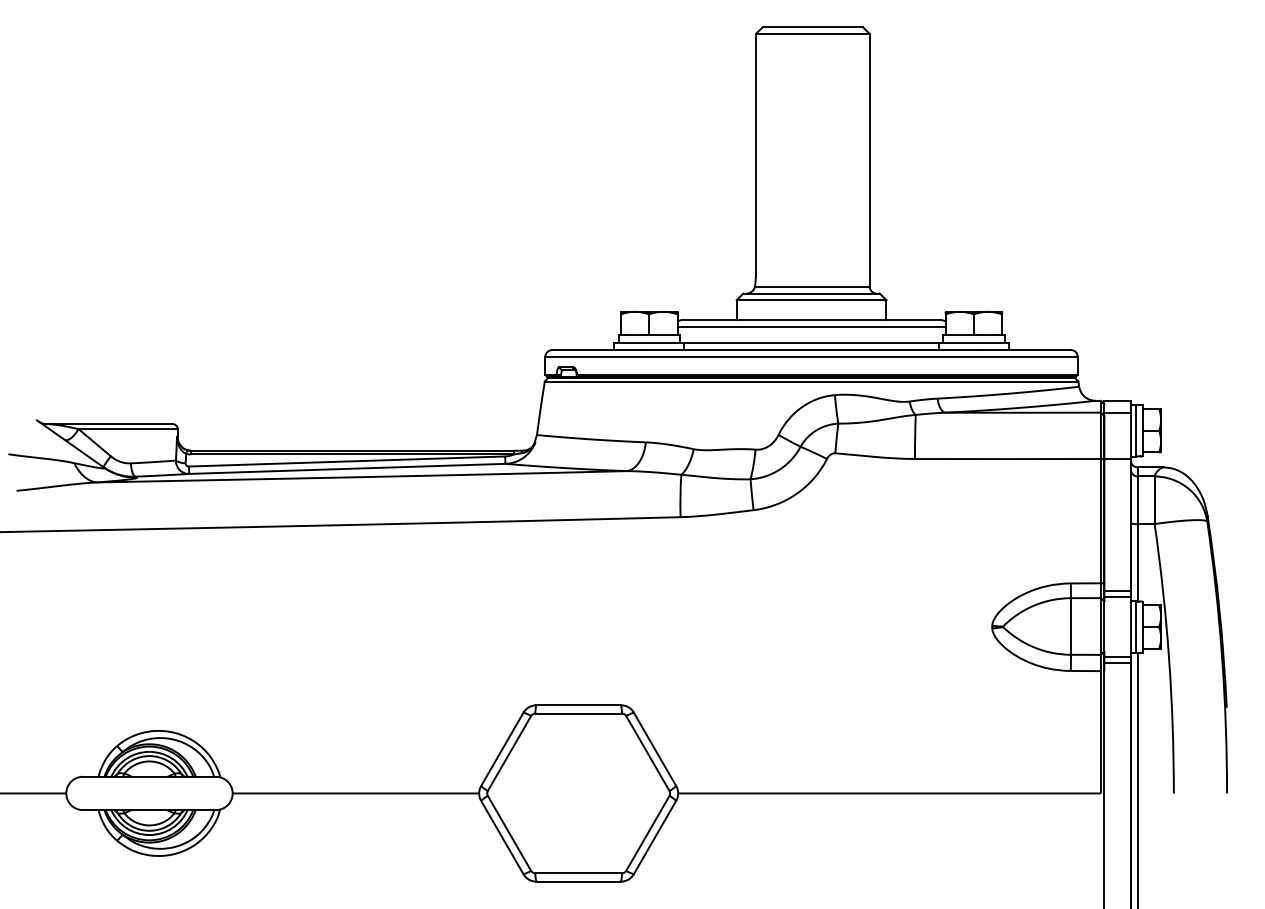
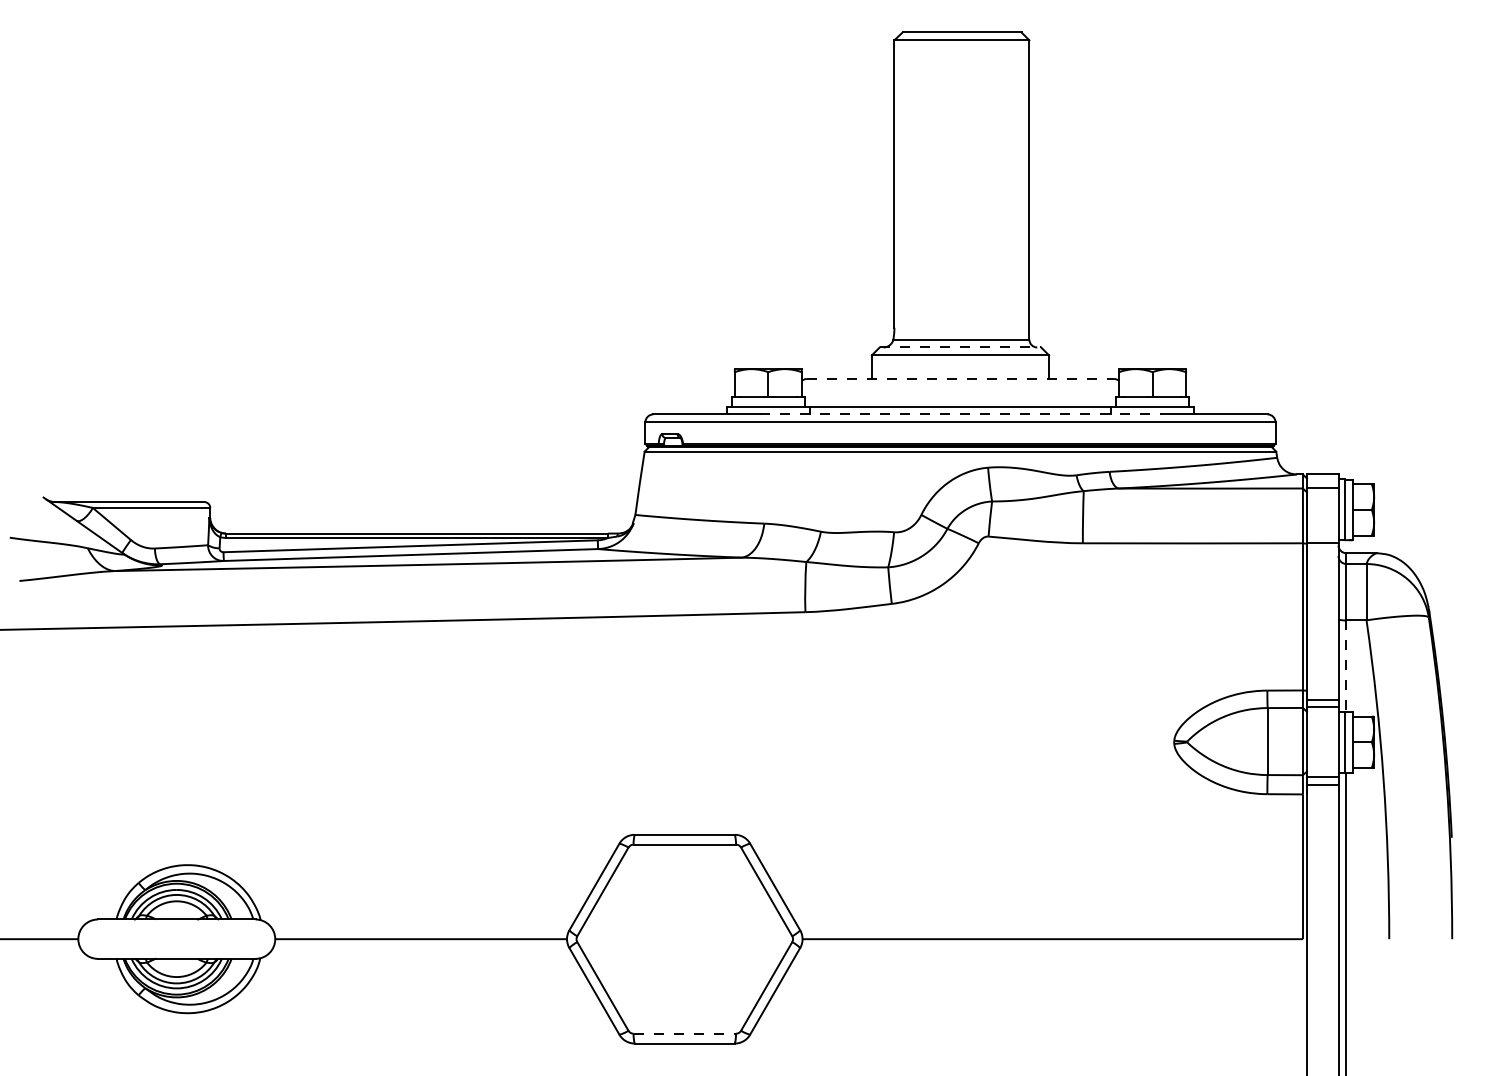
line: (812, 293) -> (961, 347), solid -> dashed
line: (811, 320) -> (960, 379), solid -> dashed
line: (811, 326) -> (960, 386), removed
line: (812, 350) -> (961, 414), solid -> dashed
line: (1137, 562) -> (1346, 665), solid -> dashed
line: (579, 873) -> (685, 1033), solid -> dashed

